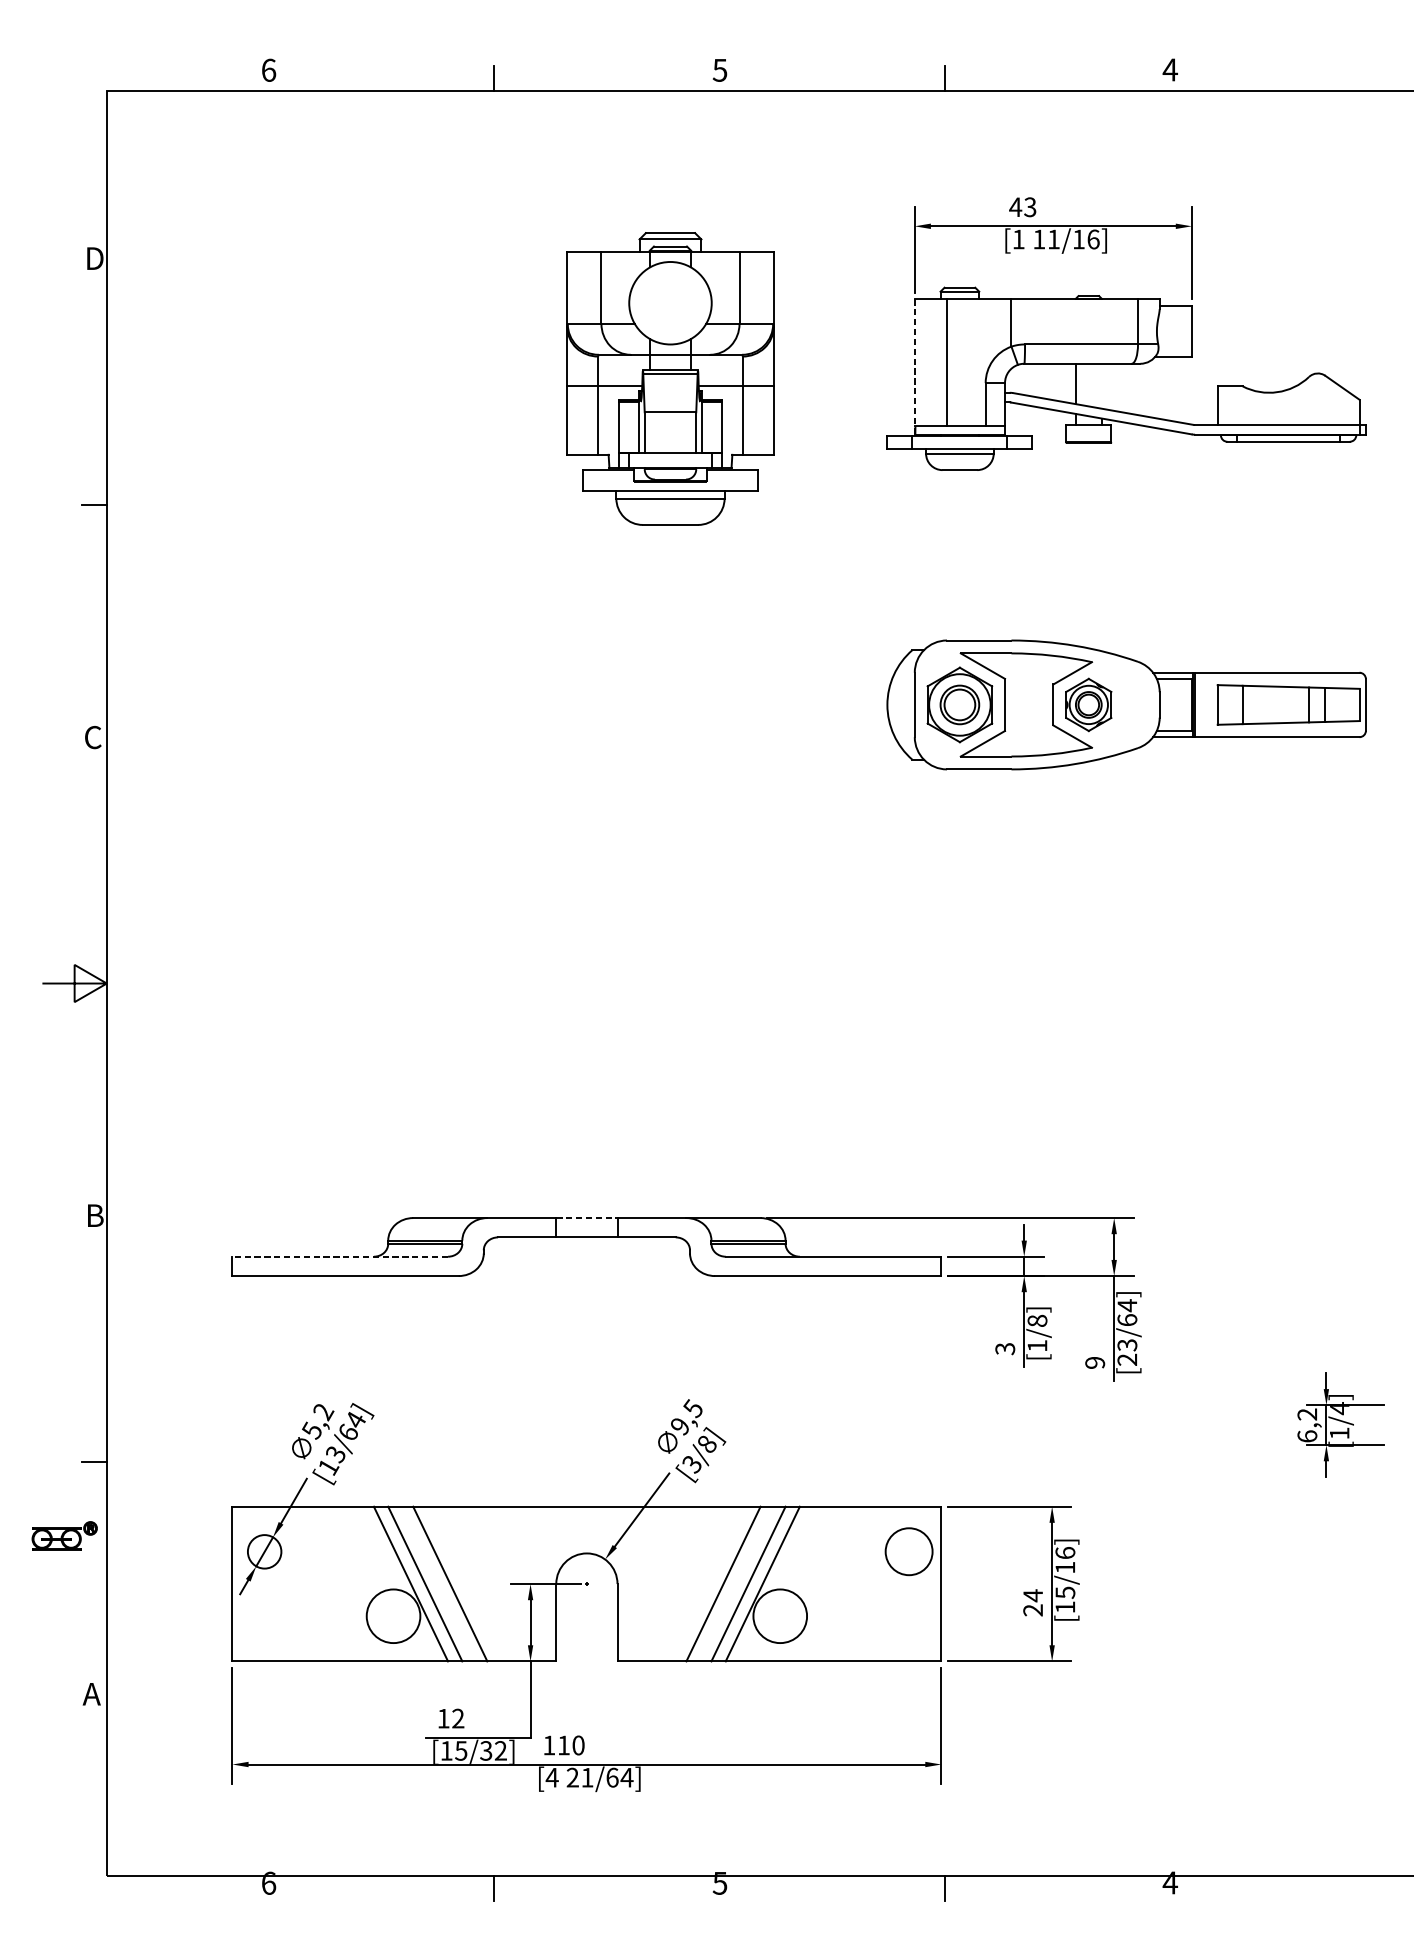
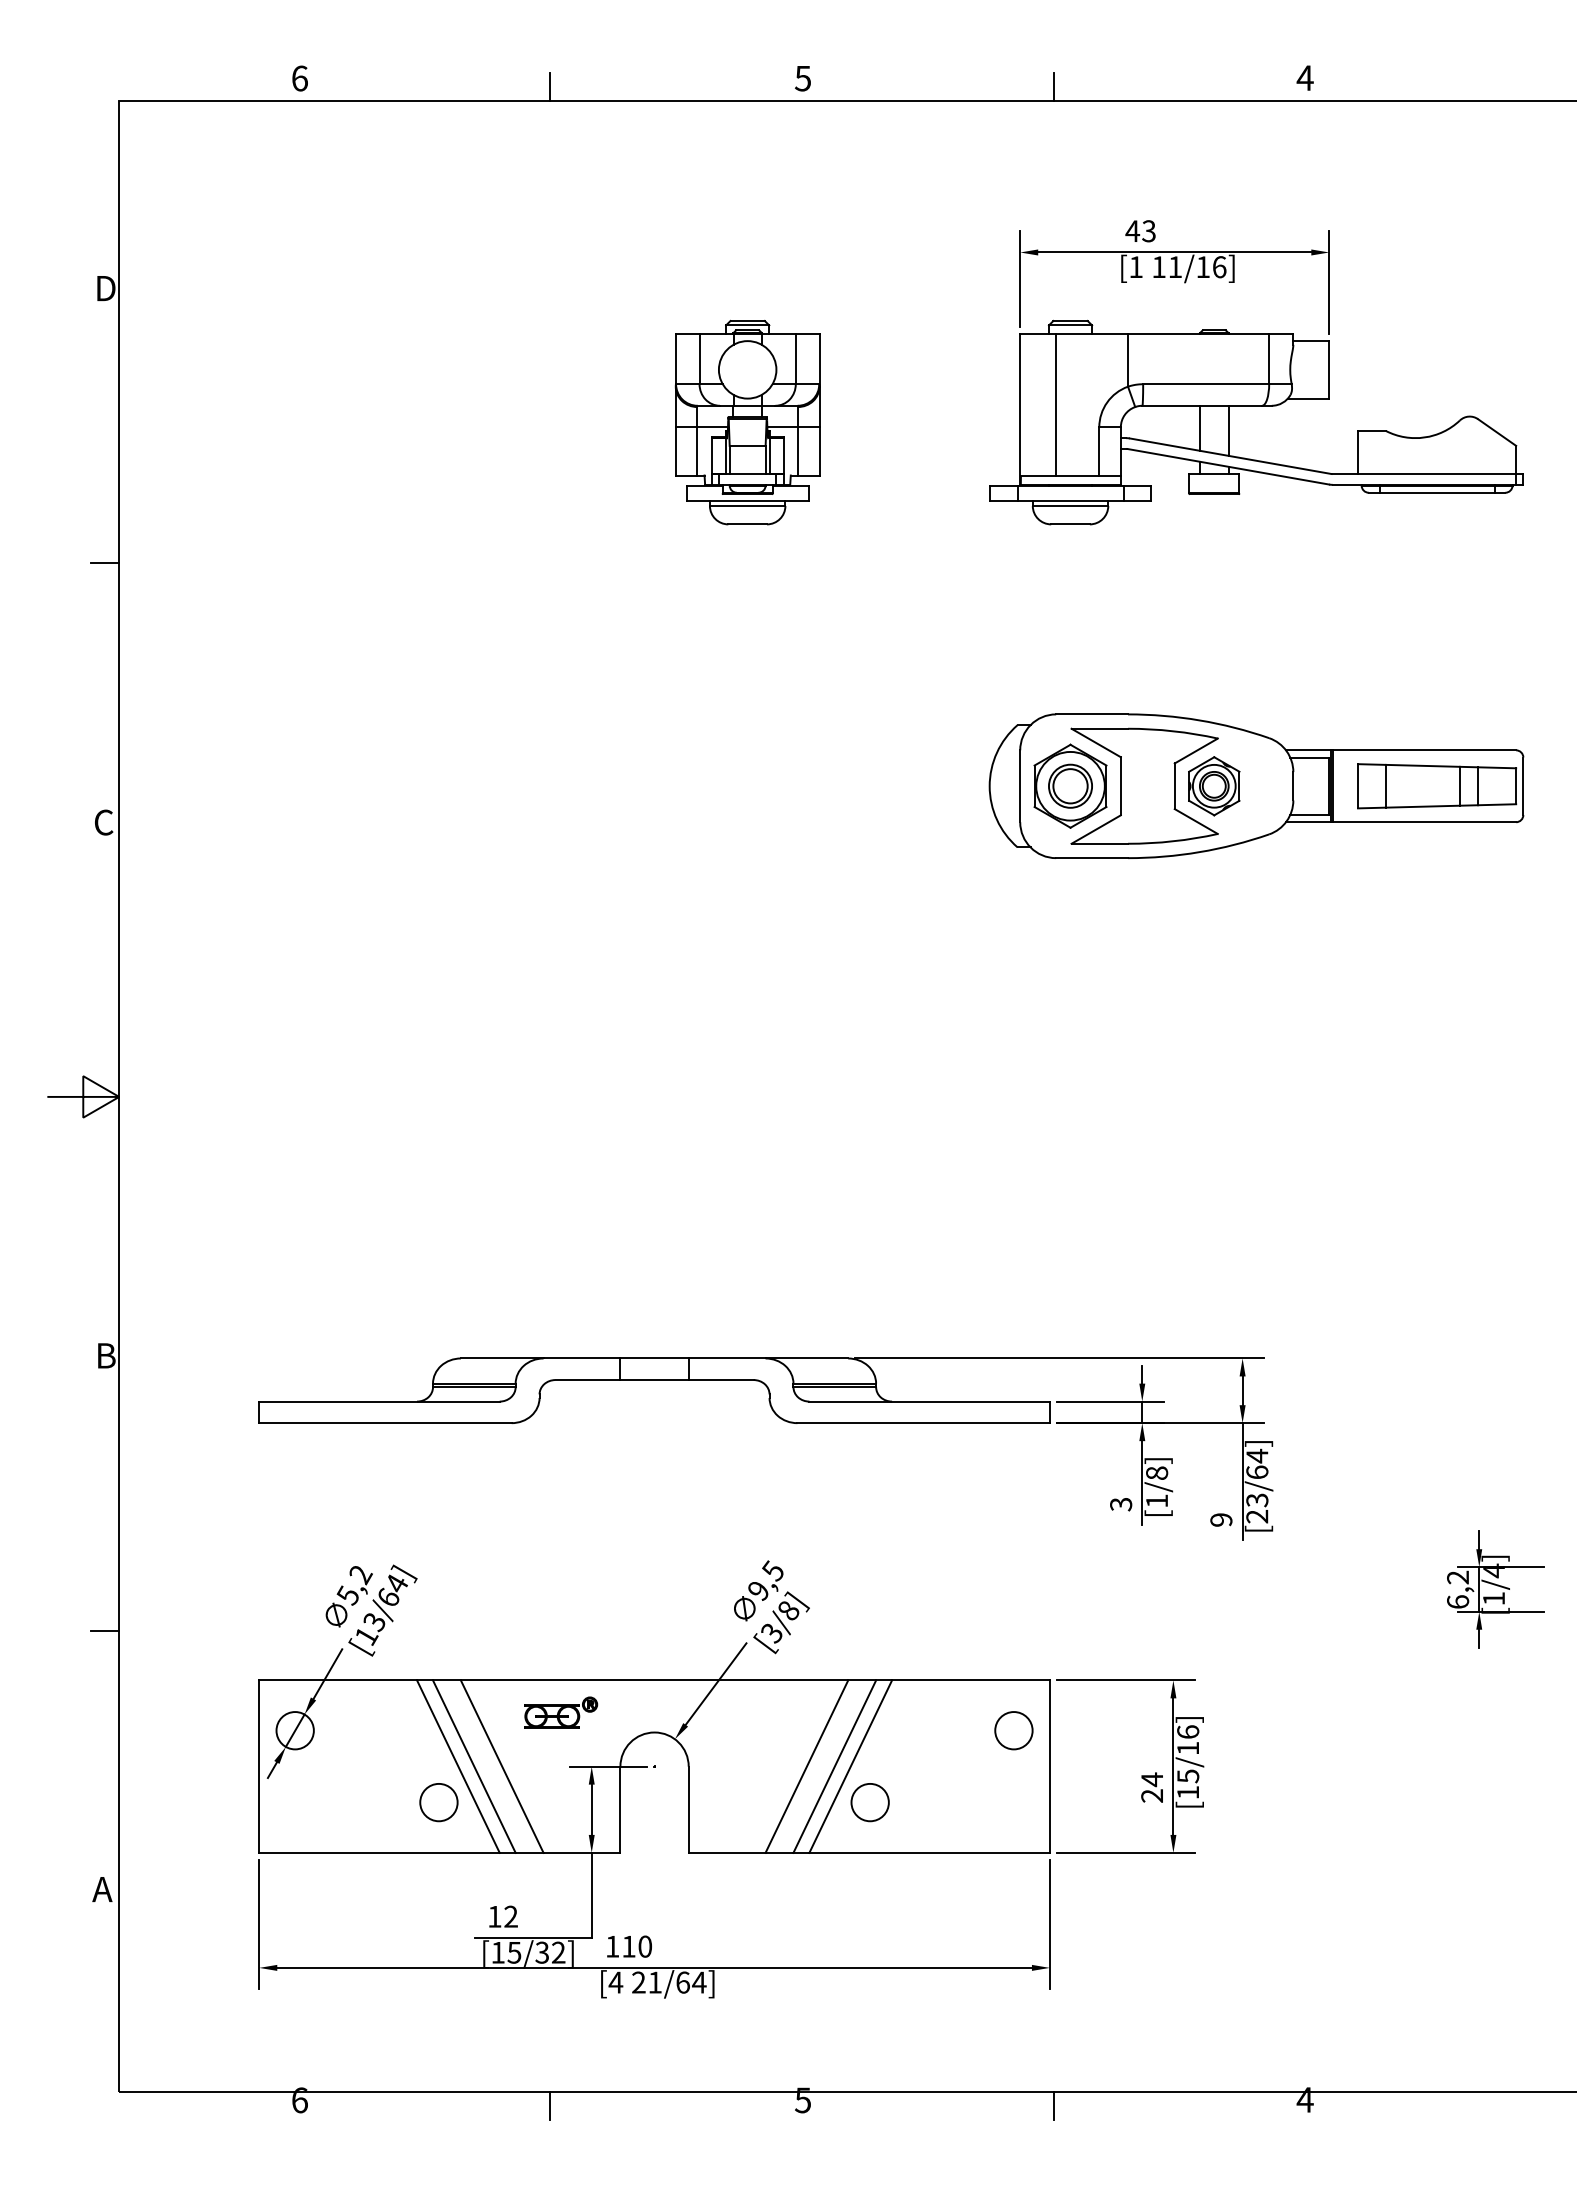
line: (915, 367) -> (1020, 409), dashed -> solid
part: (670, 378) -> (747, 422), size x0.62
line: (1101, 385) -> (1228, 430), added
line: (587, 1218) -> (655, 1358), dashed -> solid
line: (339, 1256) -> (378, 1401), dashed -> solid
part: (64, 1535) -> (561, 1712), moved
circle: (908, 1551) -> (1013, 1730), size x0.71
circle: (393, 1616) -> (438, 1802), size x0.62
circle: (779, 1616) -> (869, 1802), size x0.62

